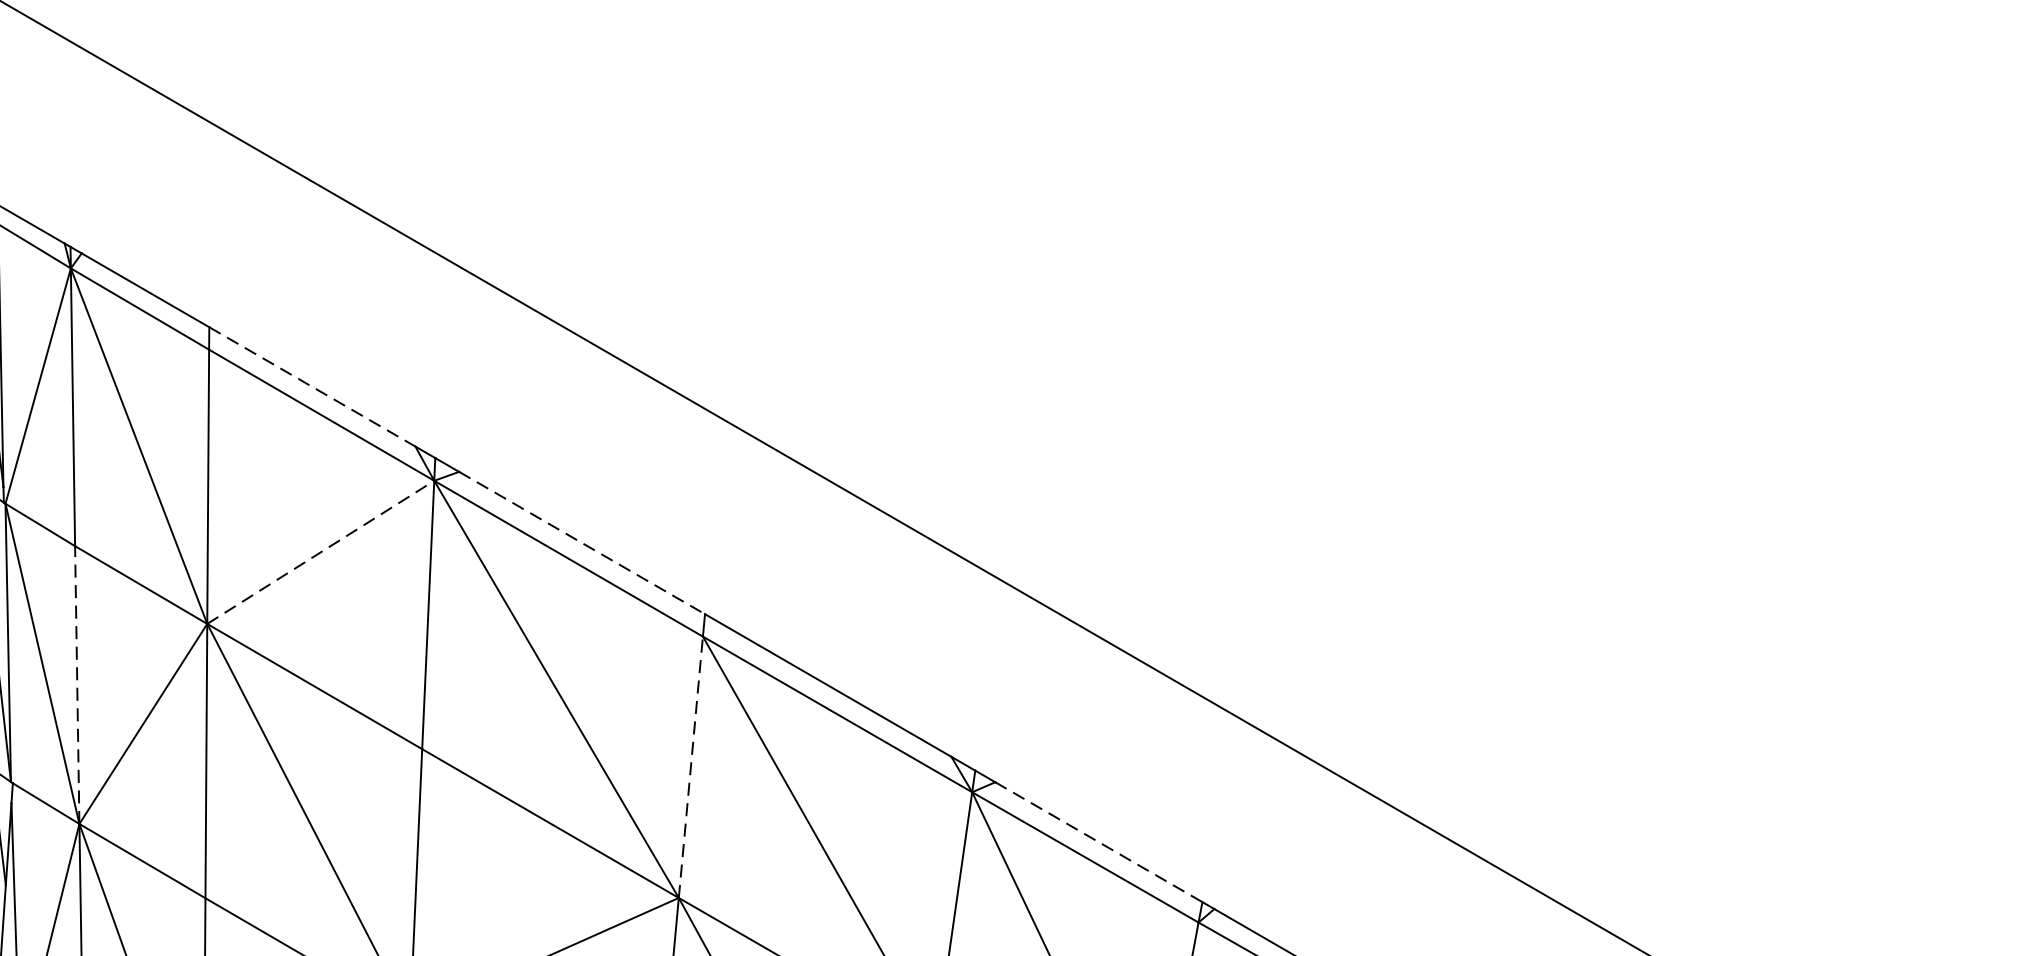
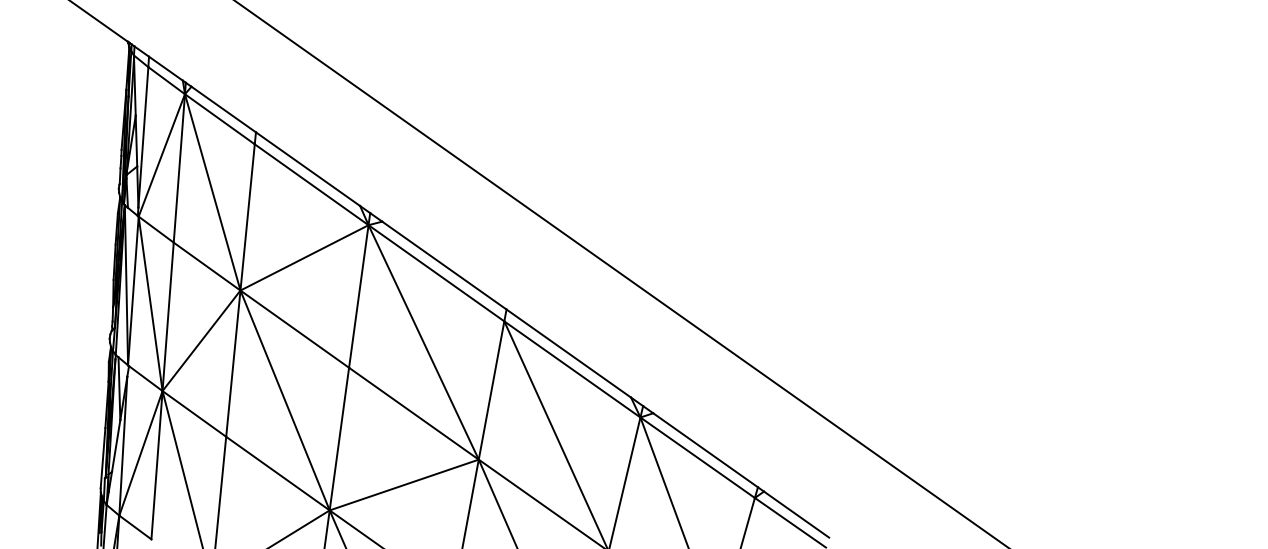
line: (313, 387) -> (308, 169), dashed -> solid
line: (582, 542) -> (444, 265), dashed -> solid
line: (320, 551) -> (304, 257), dashed -> solid
line: (77, 684) -> (168, 316), dashed -> solid
line: (690, 767) -> (491, 390), dashed -> solid
line: (1100, 842) -> (706, 450), dashed -> solid

